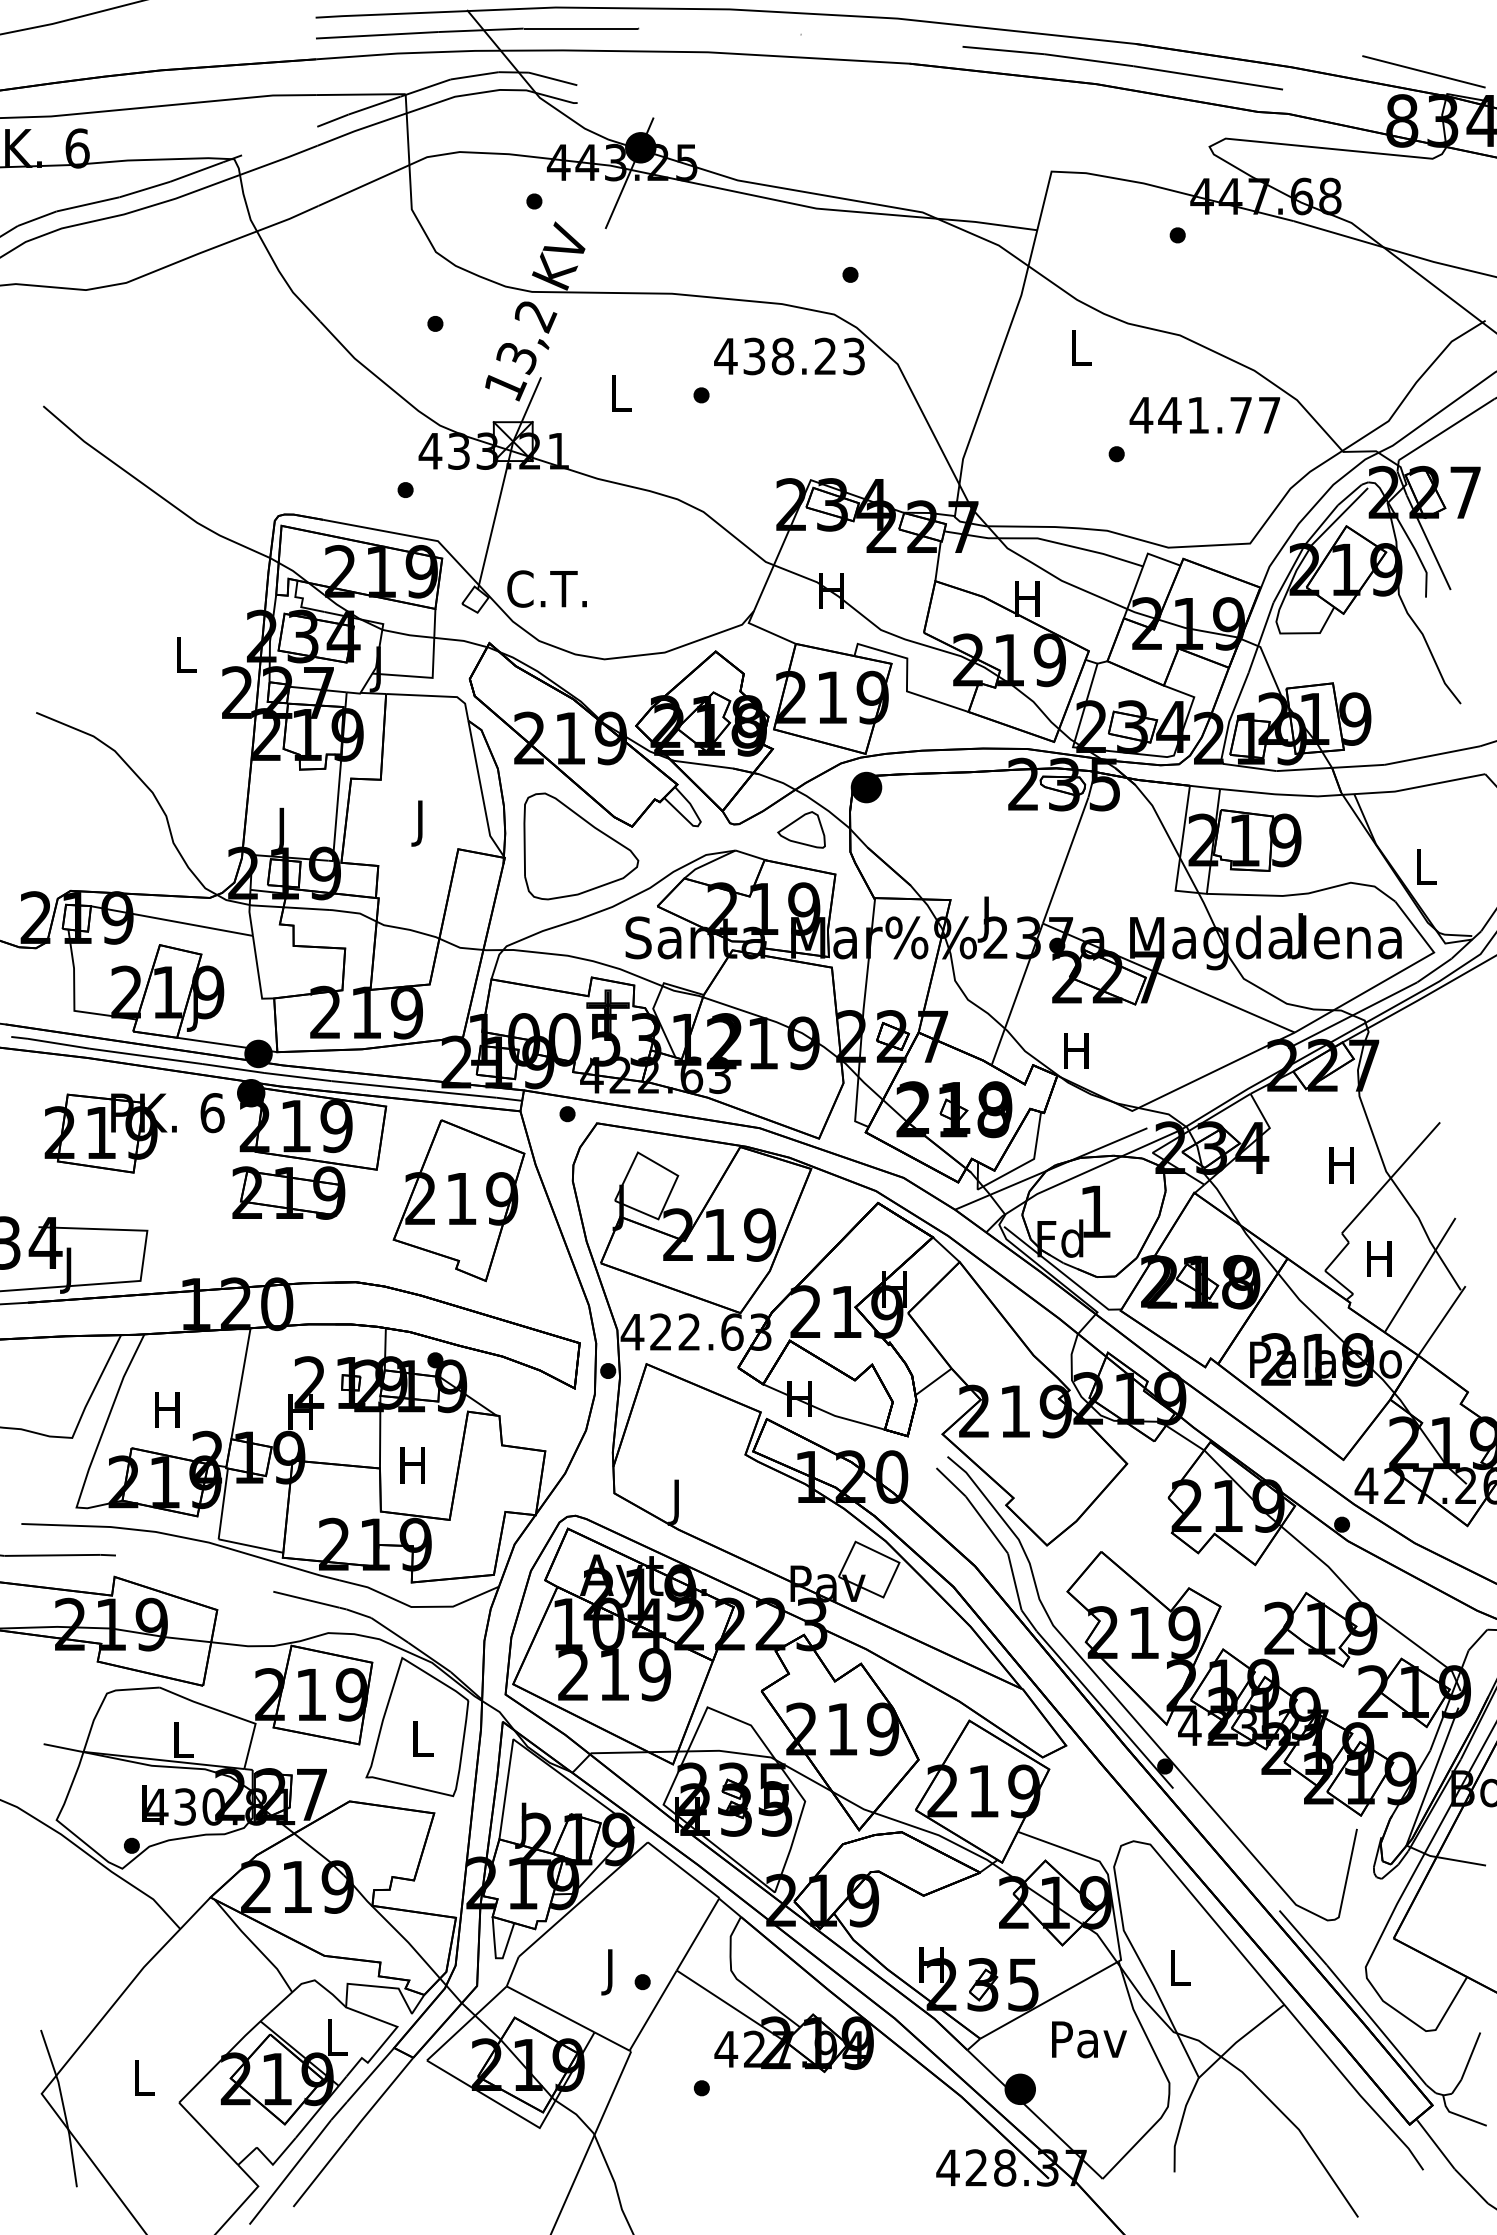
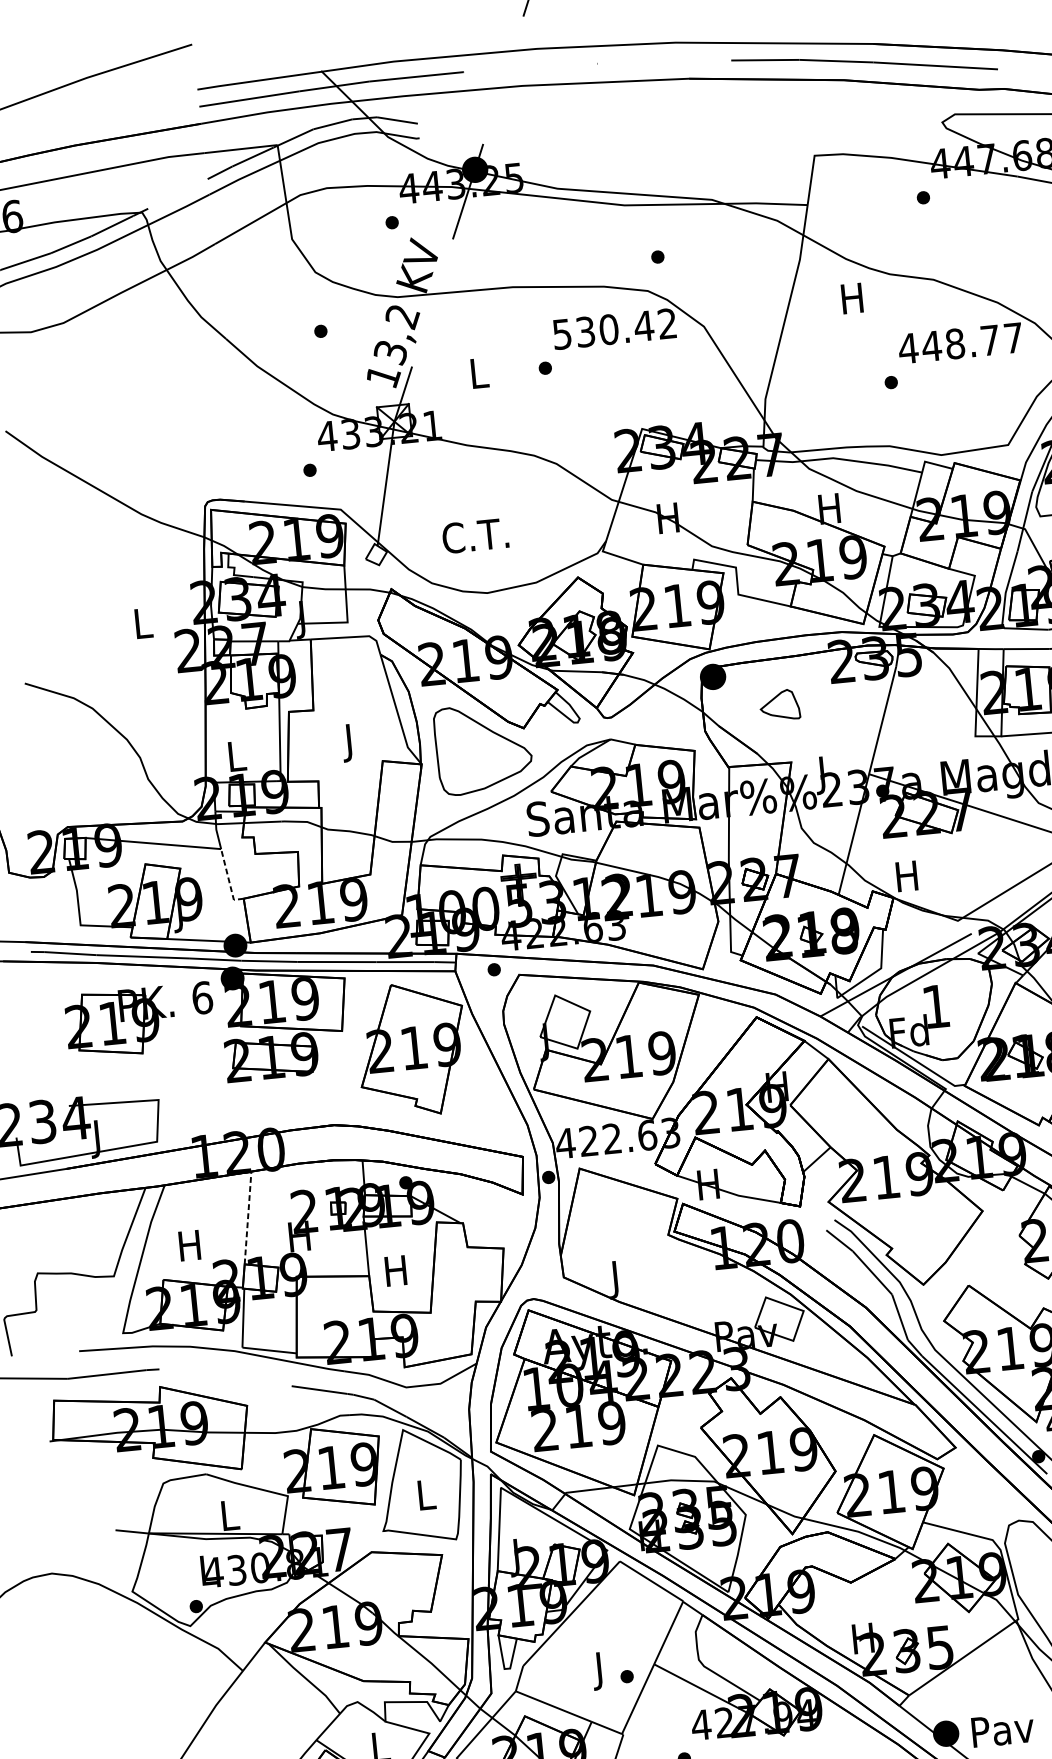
text: (1079, 347) -> (851, 297), L -> H
text: (789, 356) -> (614, 329), 438.23 -> 530.42
text: (1198, 415) -> (955, 344), 441.77 -> 448.77
text: (546, 588) -> (474, 535), moved
text: (283, 827) -> (237, 757), J -> L
part: (801, 829) -> (779, 705), moved
line: (258, 974) -> (228, 880), solid -> dashed
line: (241, 1383) -> (248, 1217), solid -> dashed
text: (1089, 2039) -> (1003, 1729), moved

